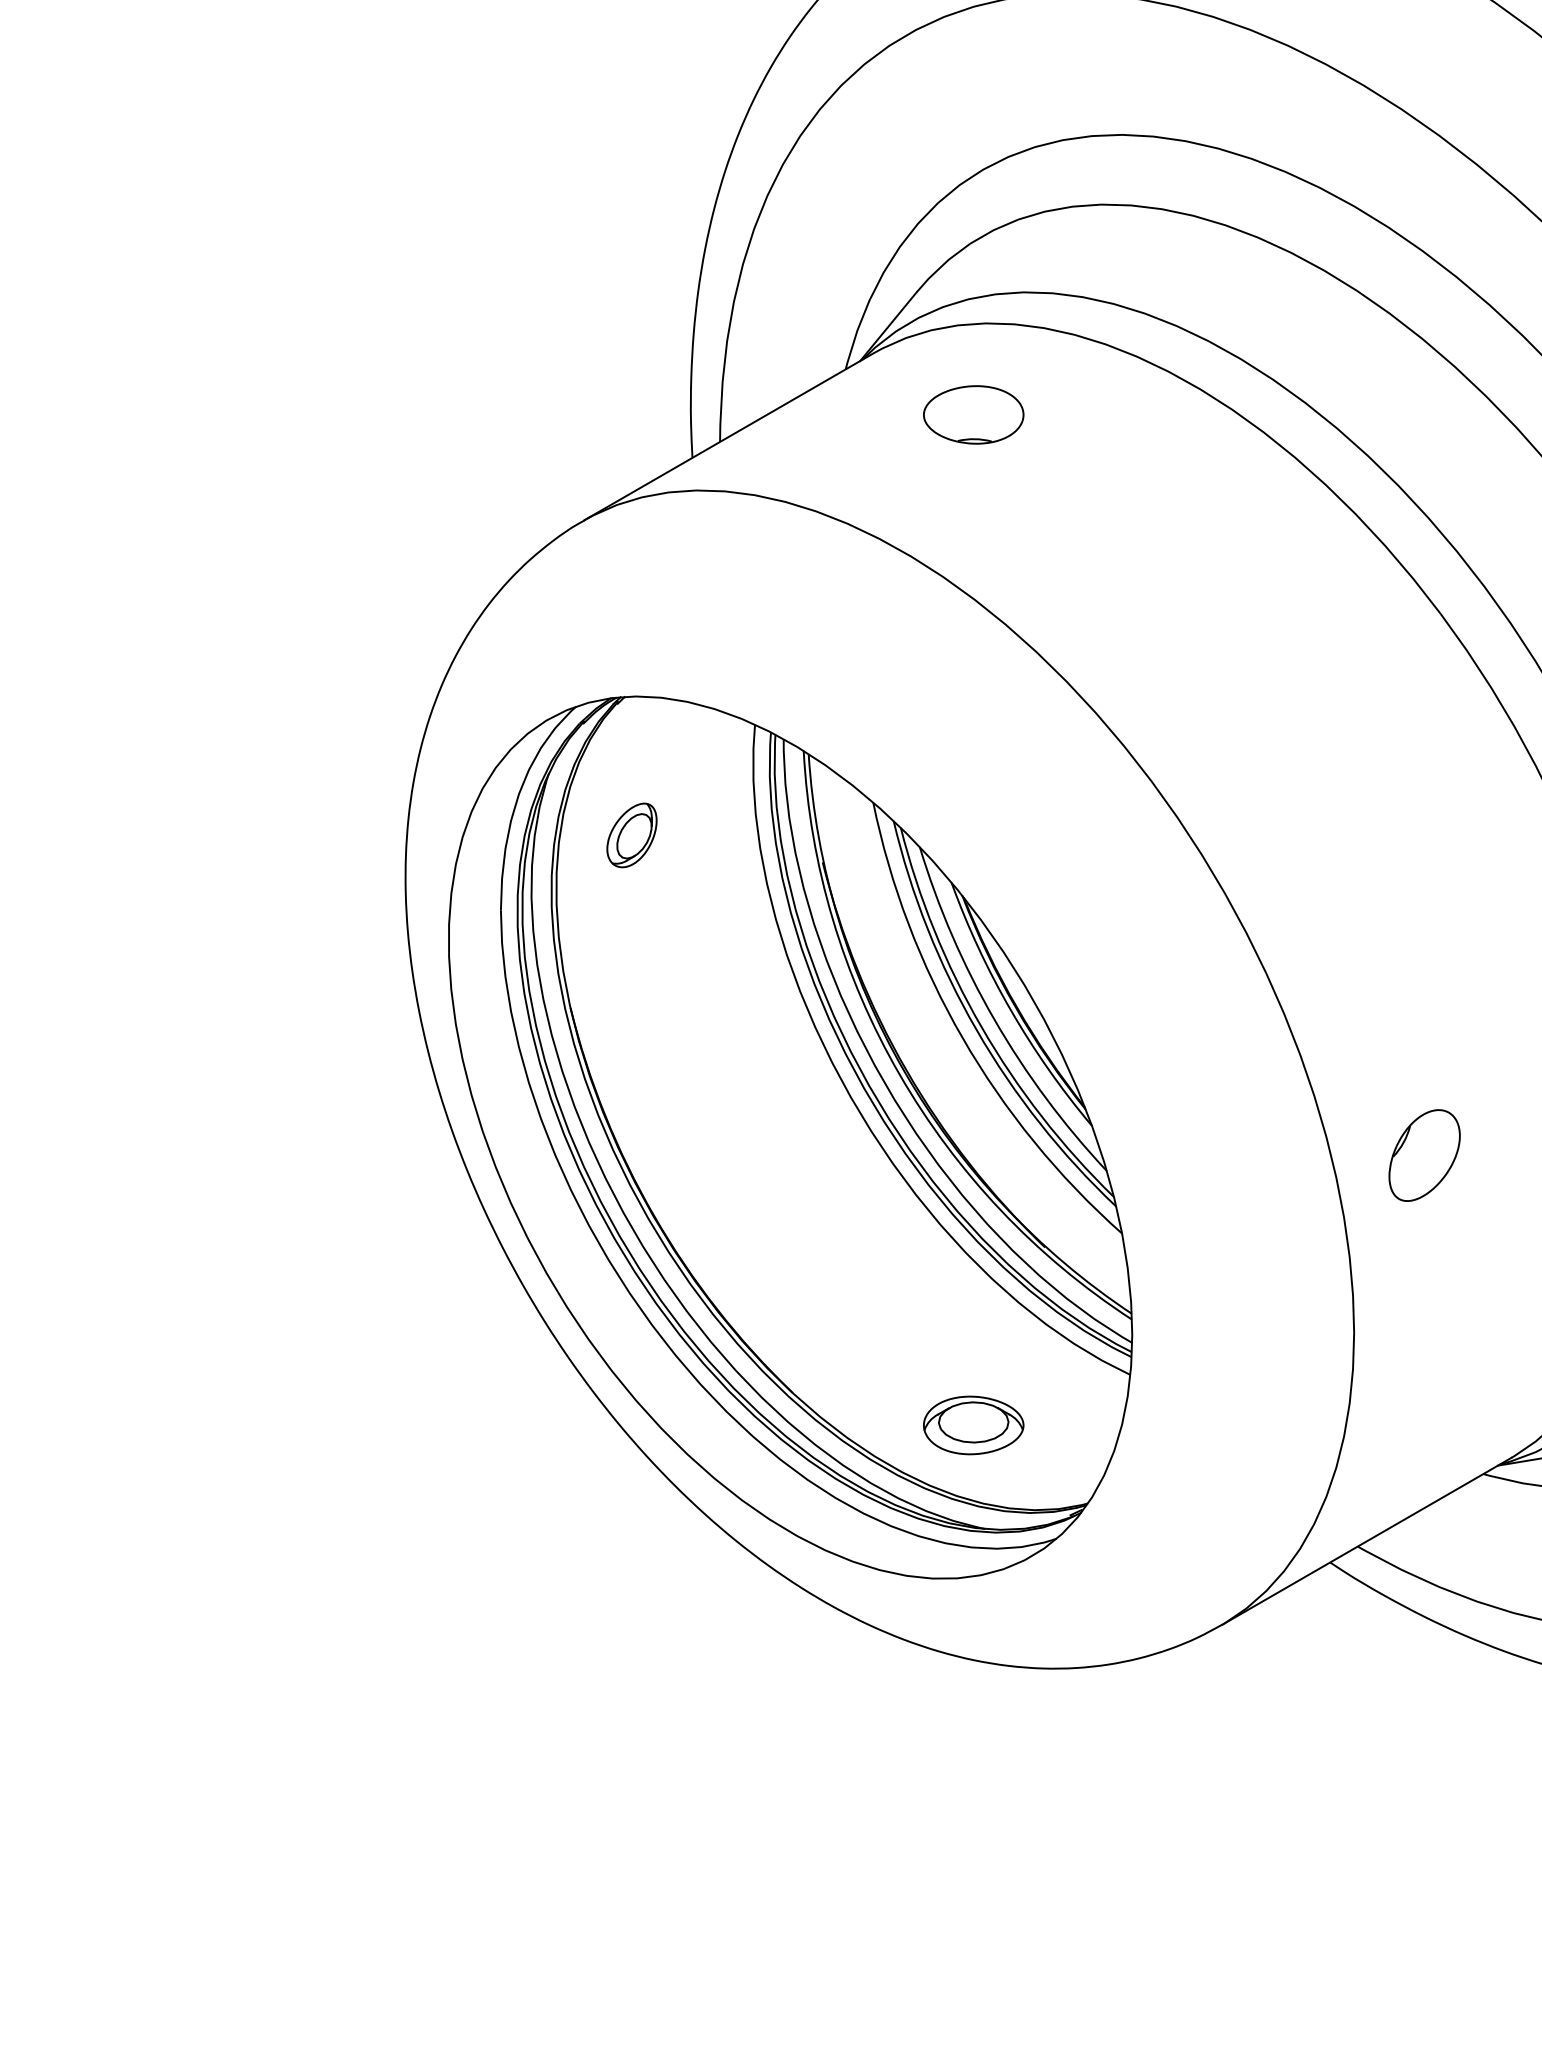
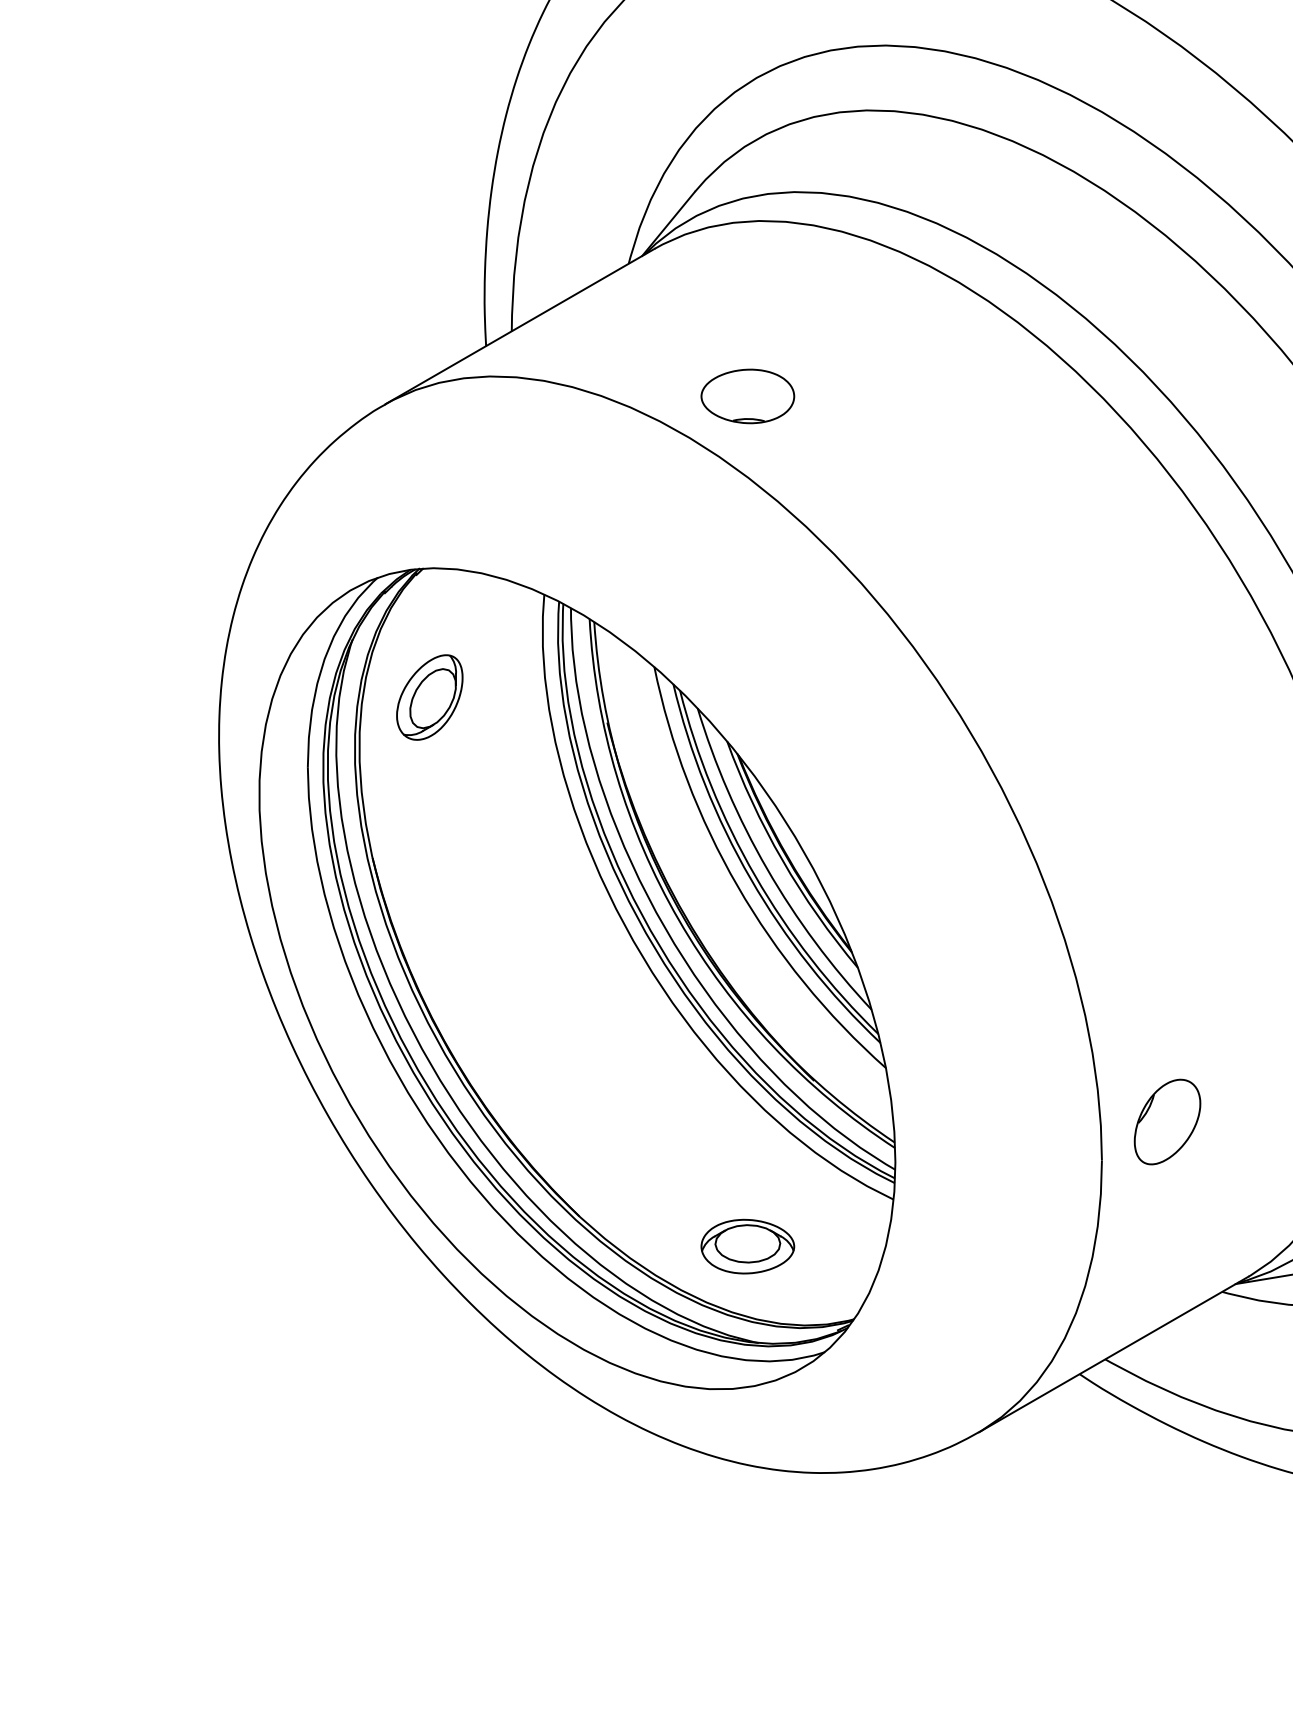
part: (973, 414) -> (747, 396), moved
part: (631, 835) -> (429, 697), size x1.43
part: (1424, 1155) -> (1167, 1121), moved

